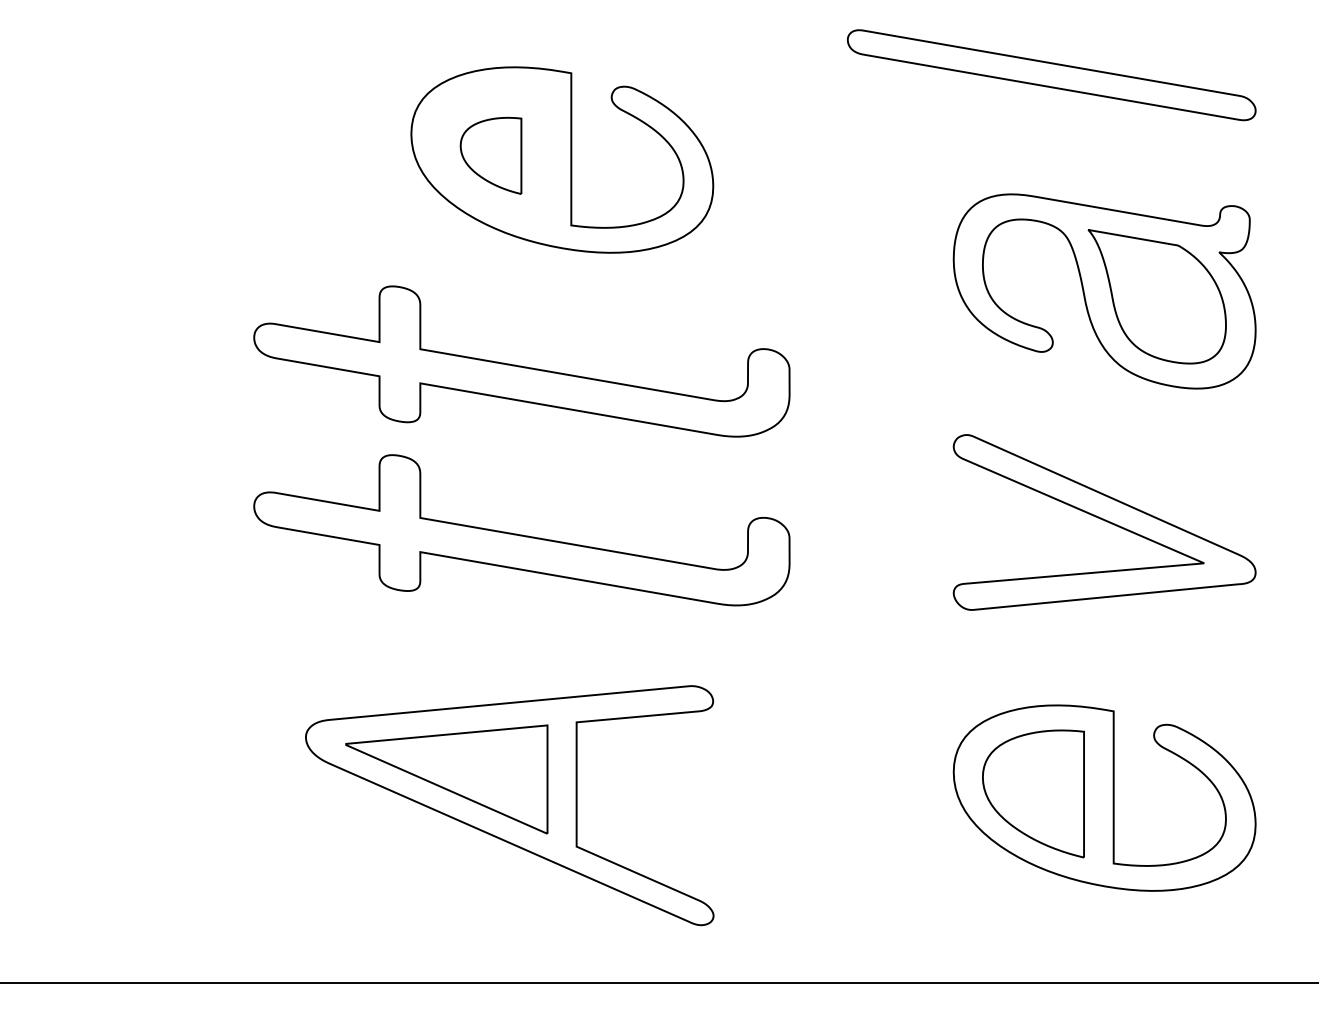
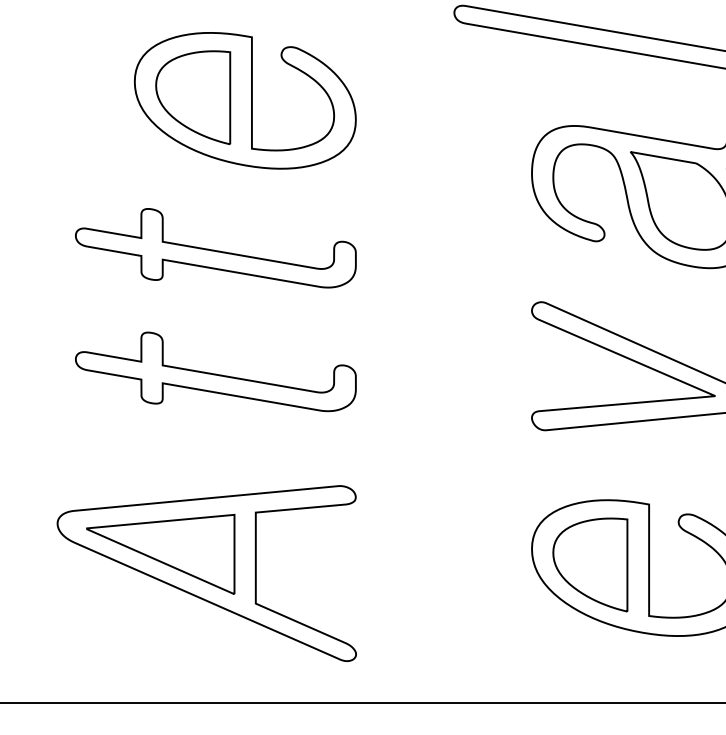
part: (490, 155) -> (192, 97), size x1.67
part: (522, 360) -> (216, 247), size x0.71
part: (522, 529) -> (216, 371), size x0.71

